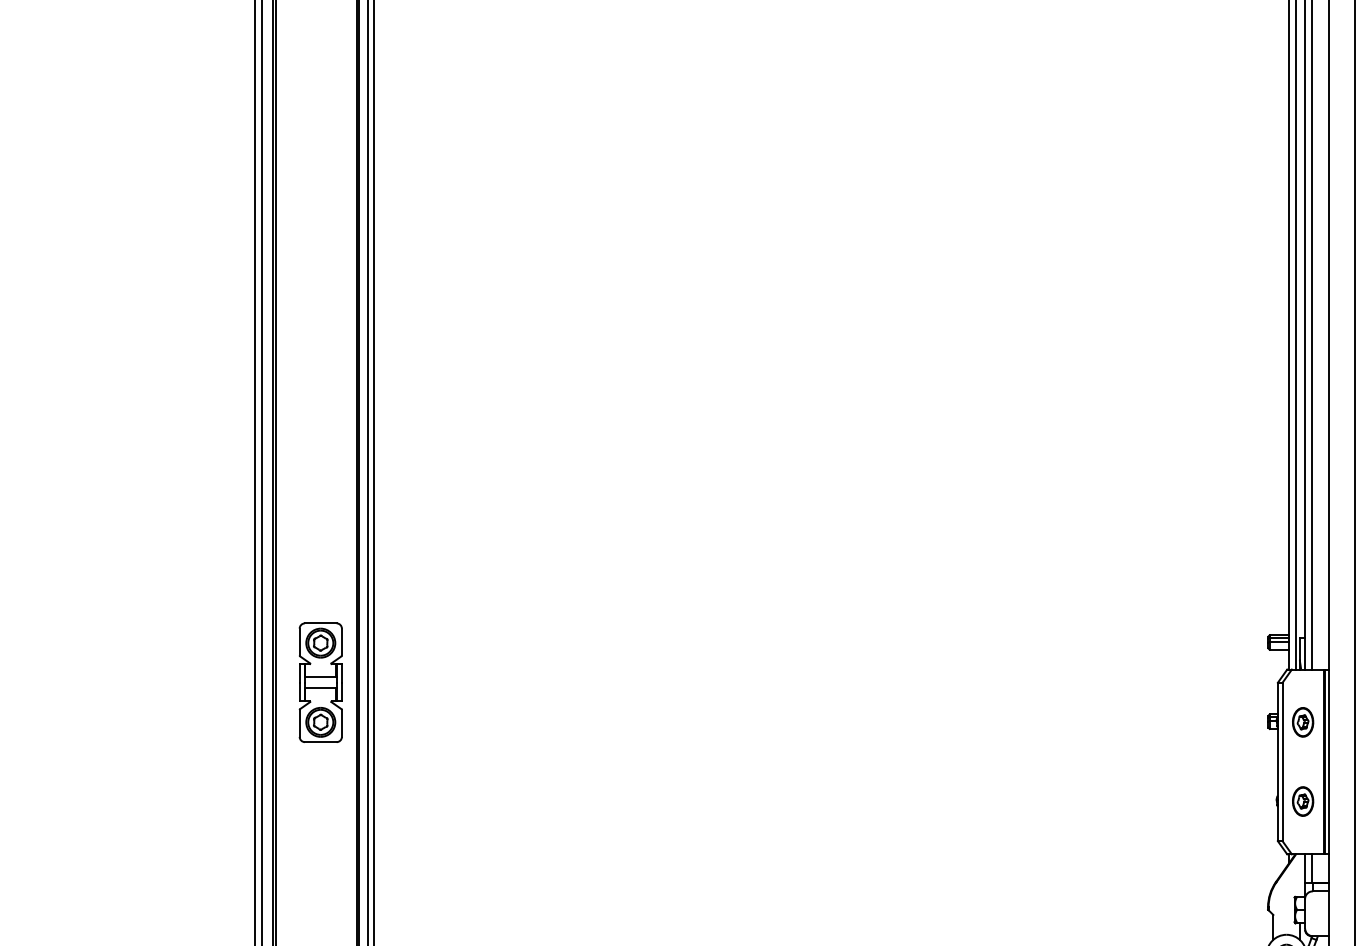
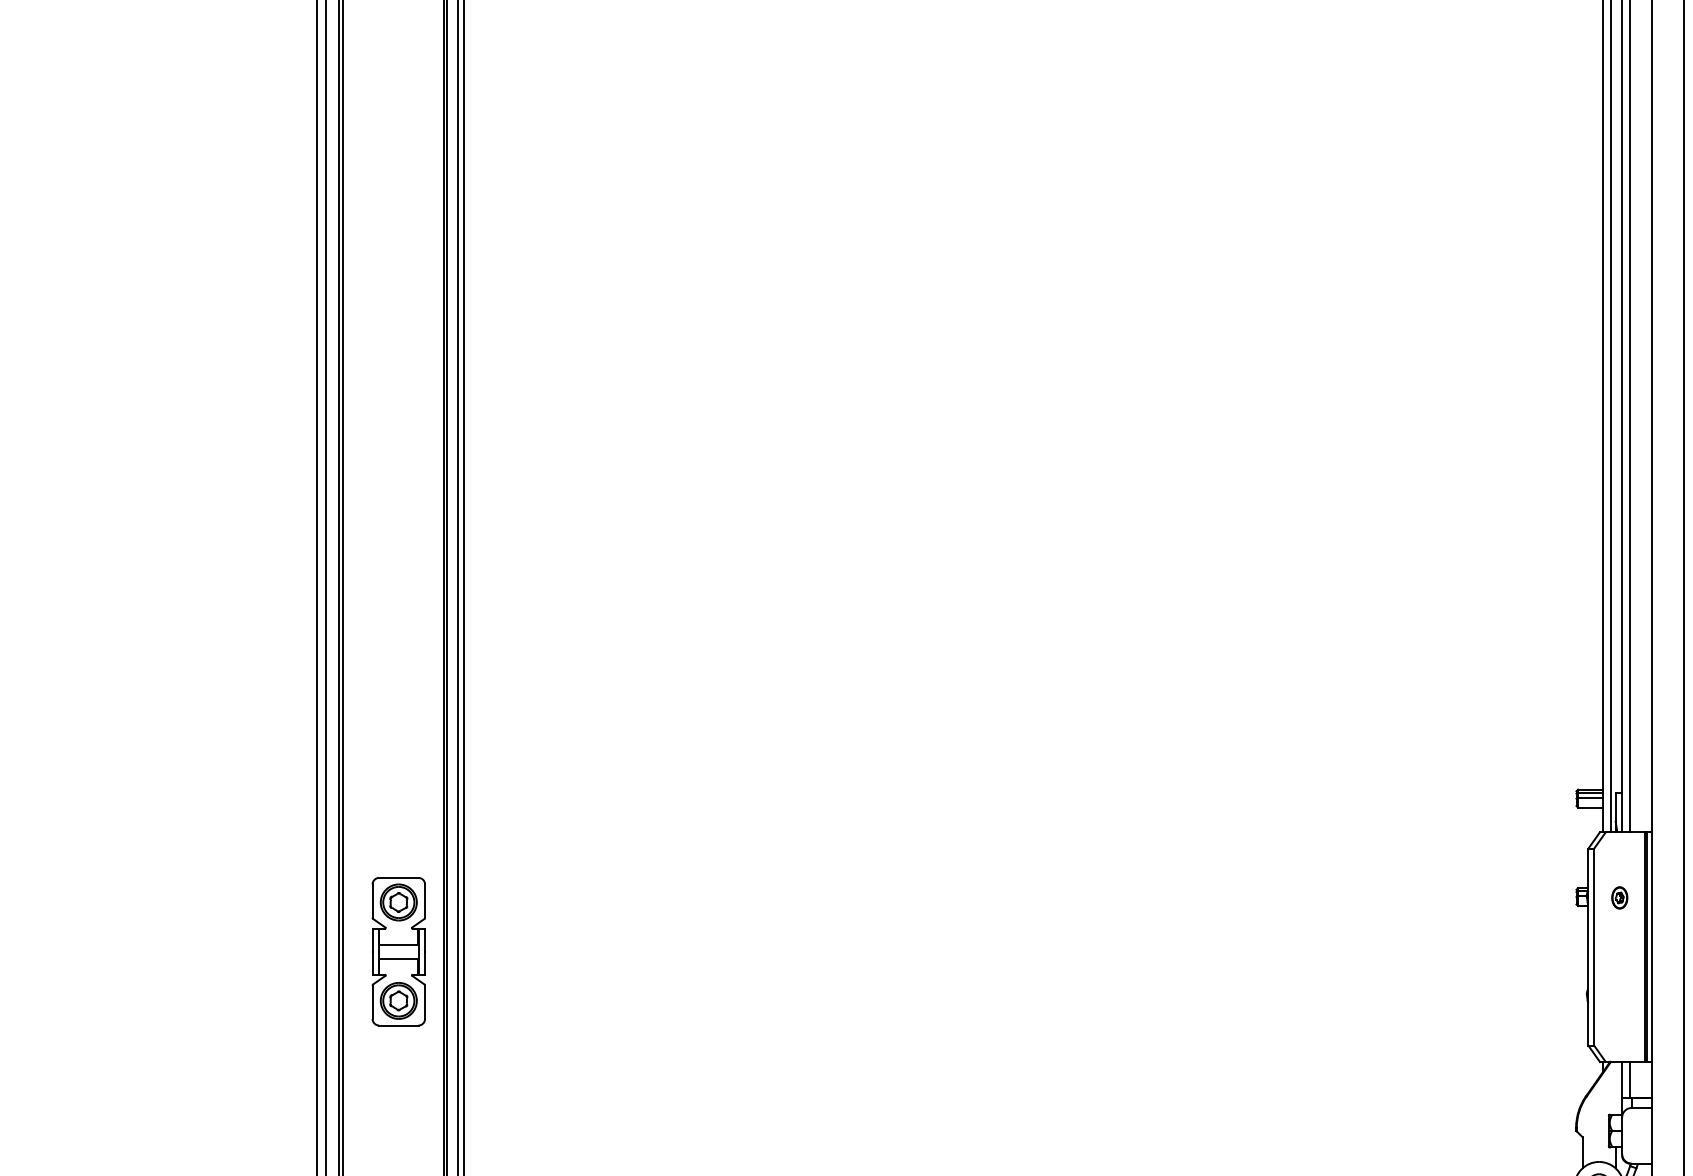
part: (320, 682) -> (398, 951), moved
part: (1302, 722) -> (1619, 897), size x0.6
part: (1302, 801) -> (1619, 996), removed

